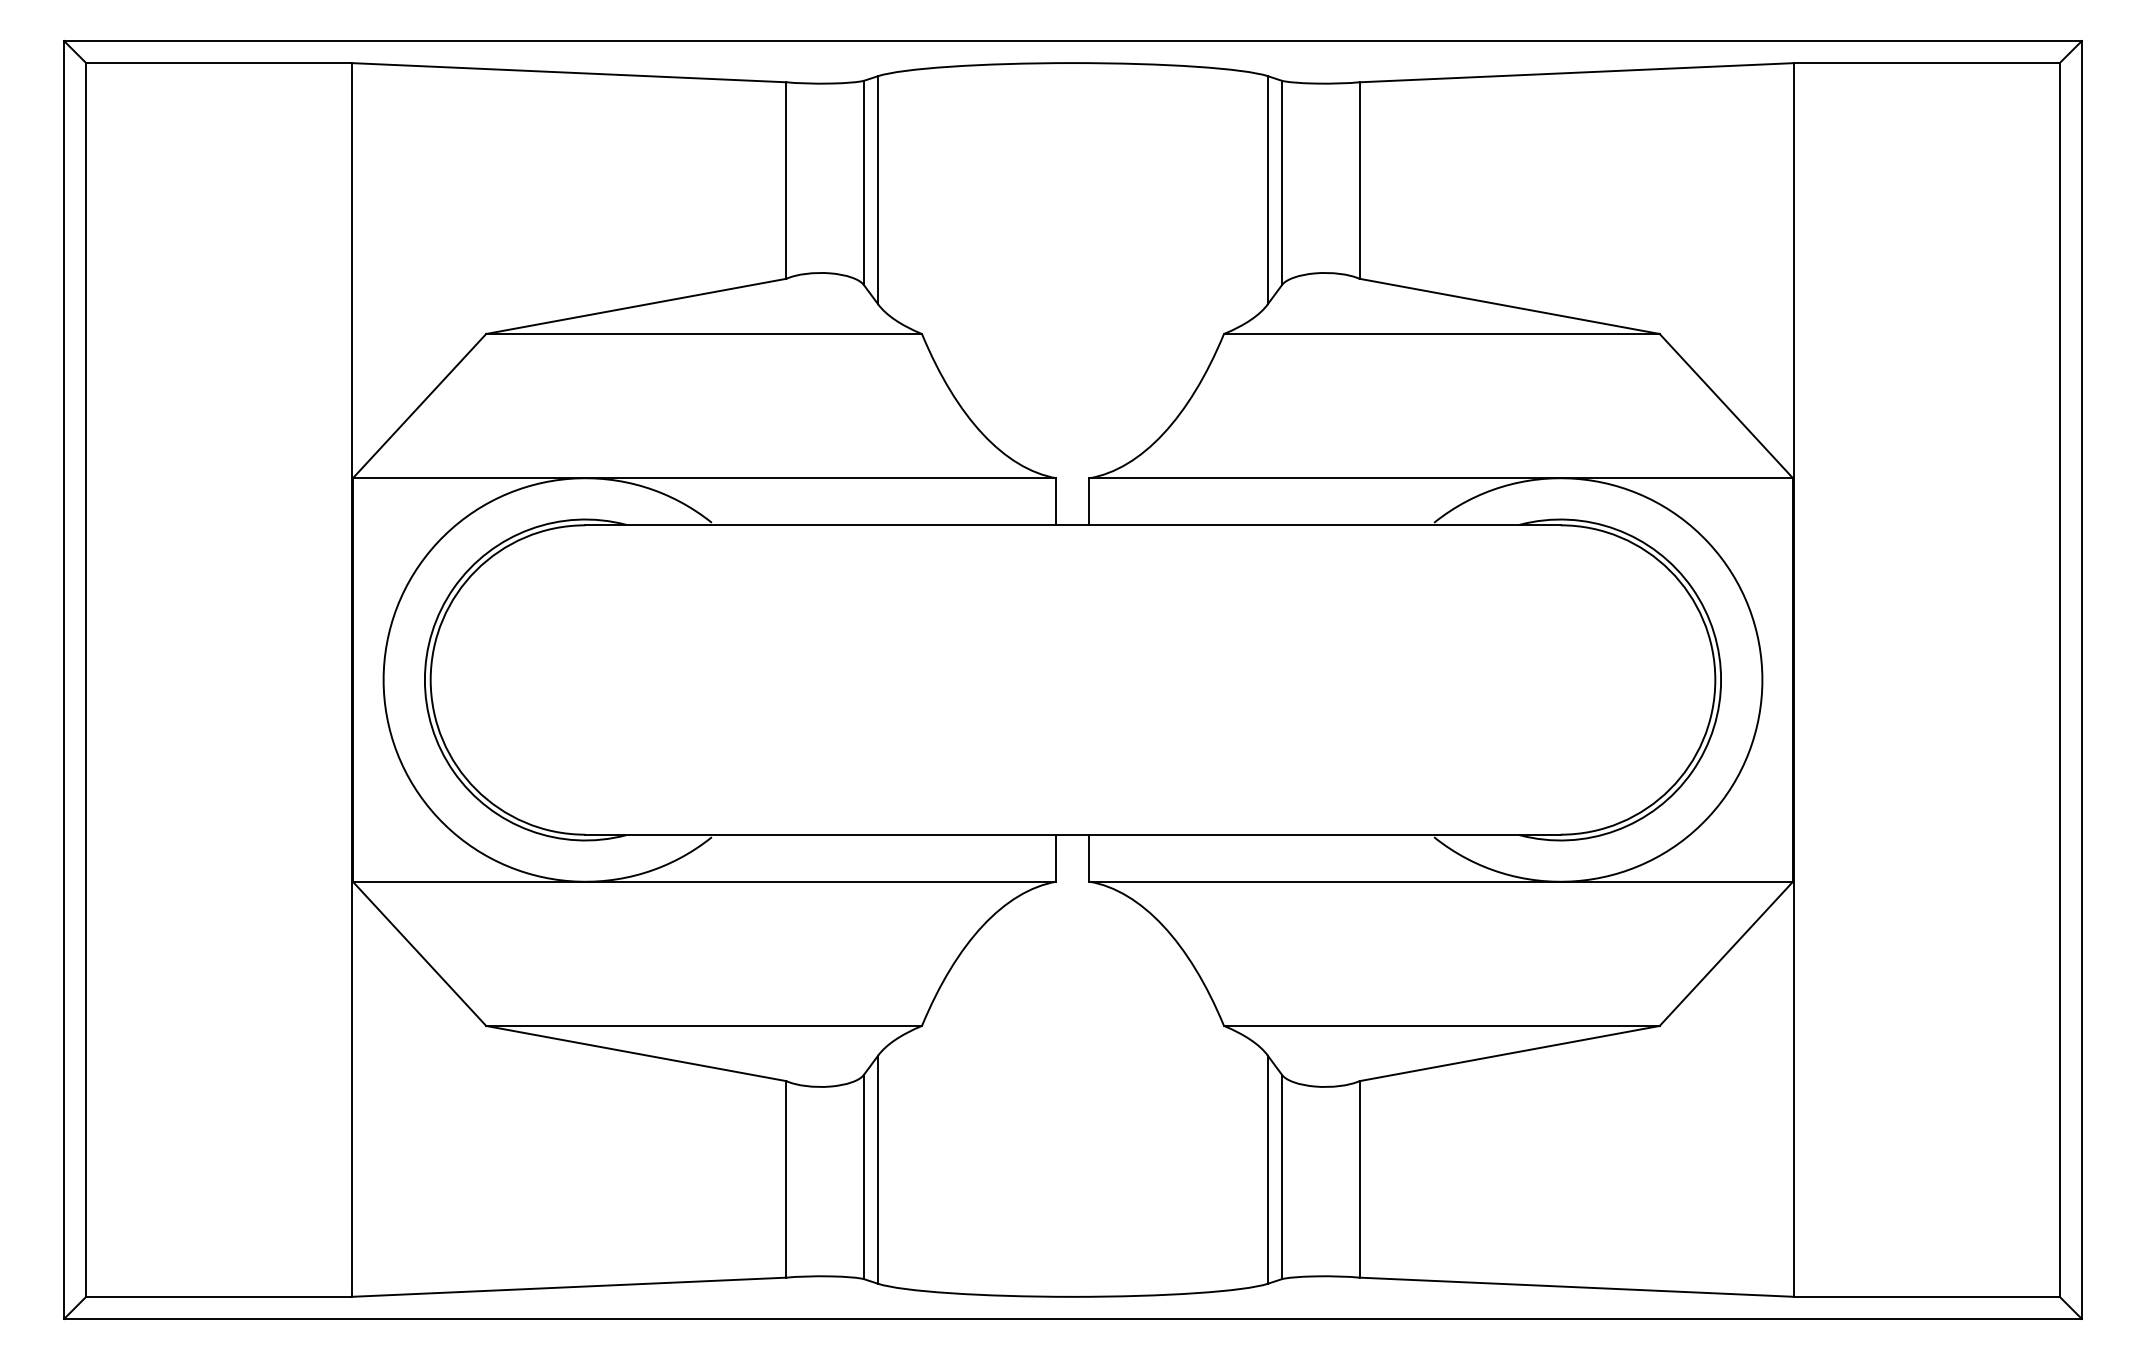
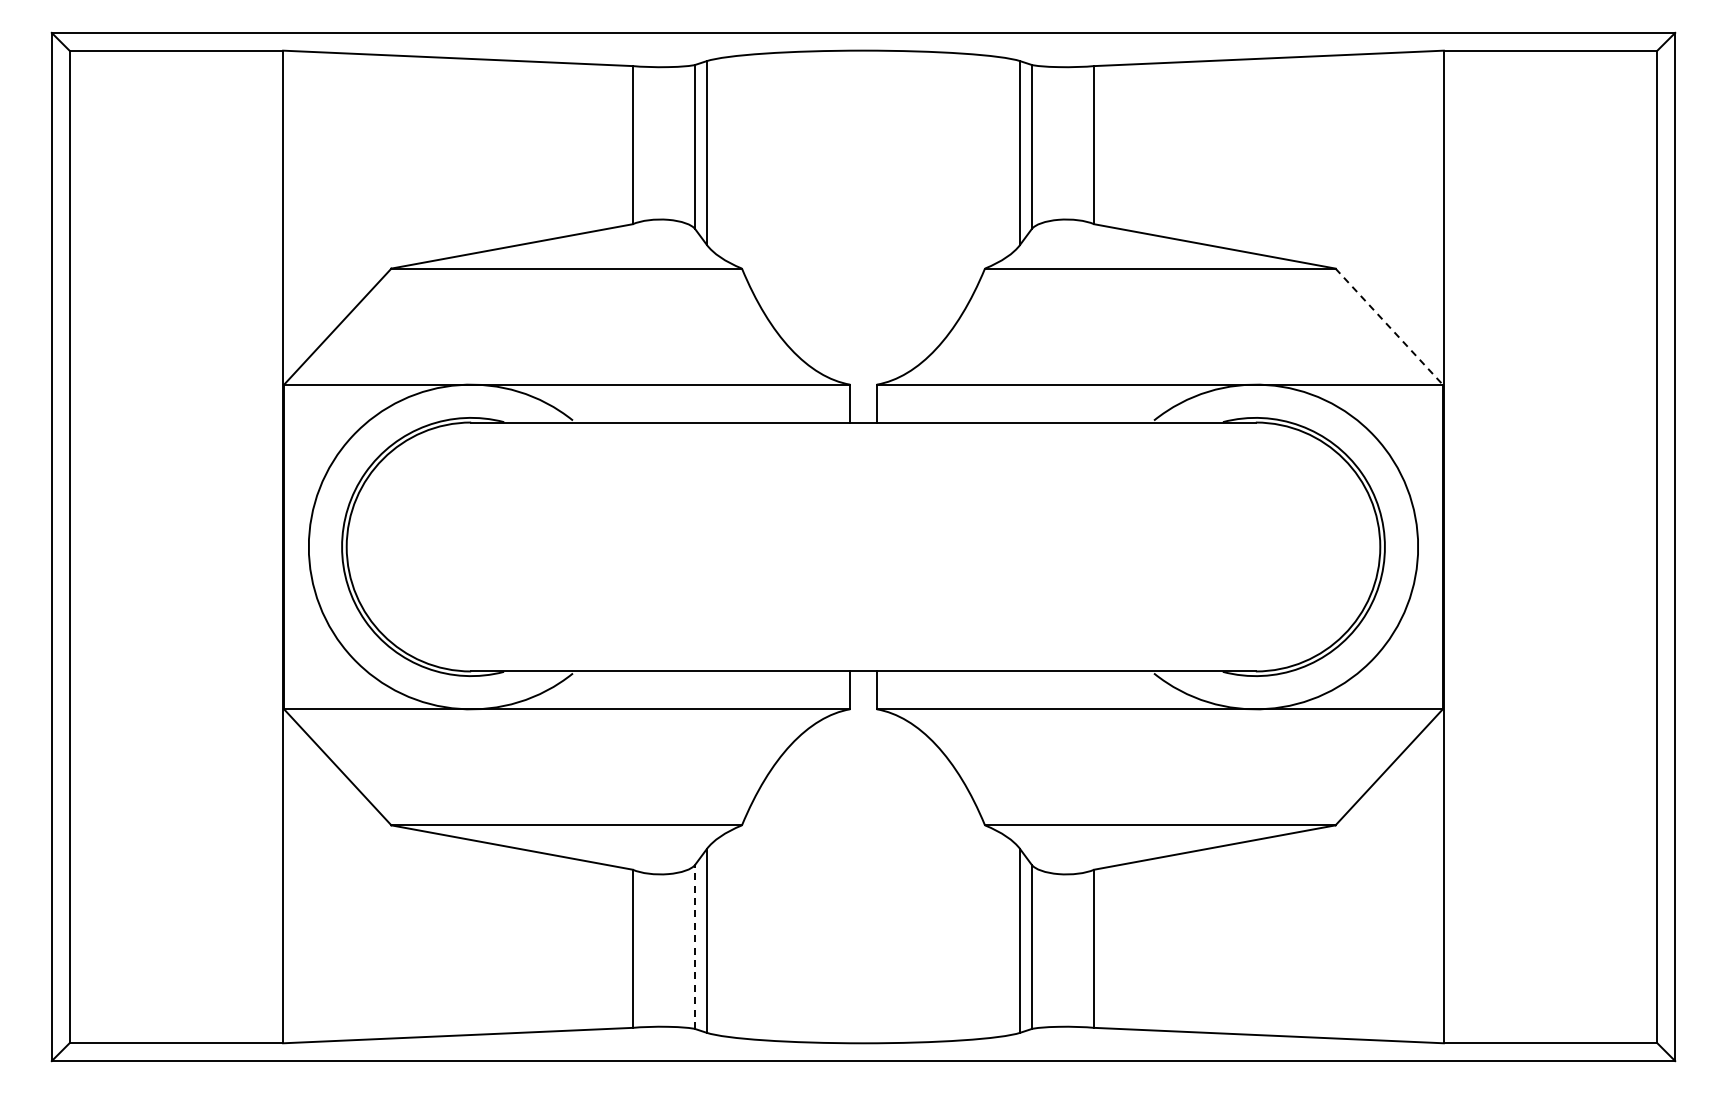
line: (1726, 407) -> (1389, 327), solid -> dashed
line: (864, 1176) -> (695, 946), solid -> dashed

